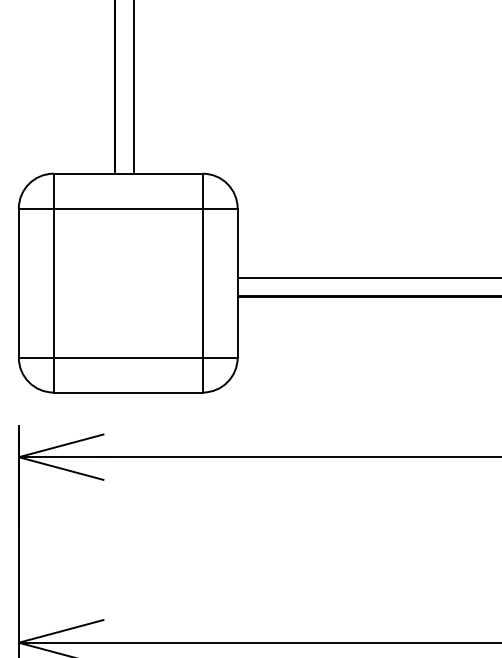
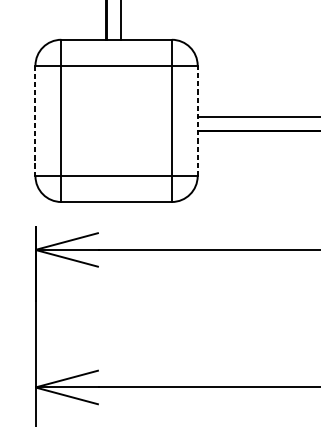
line: (18, 283) -> (35, 121), solid -> dashed
line: (237, 283) -> (197, 121), solid -> dashed

